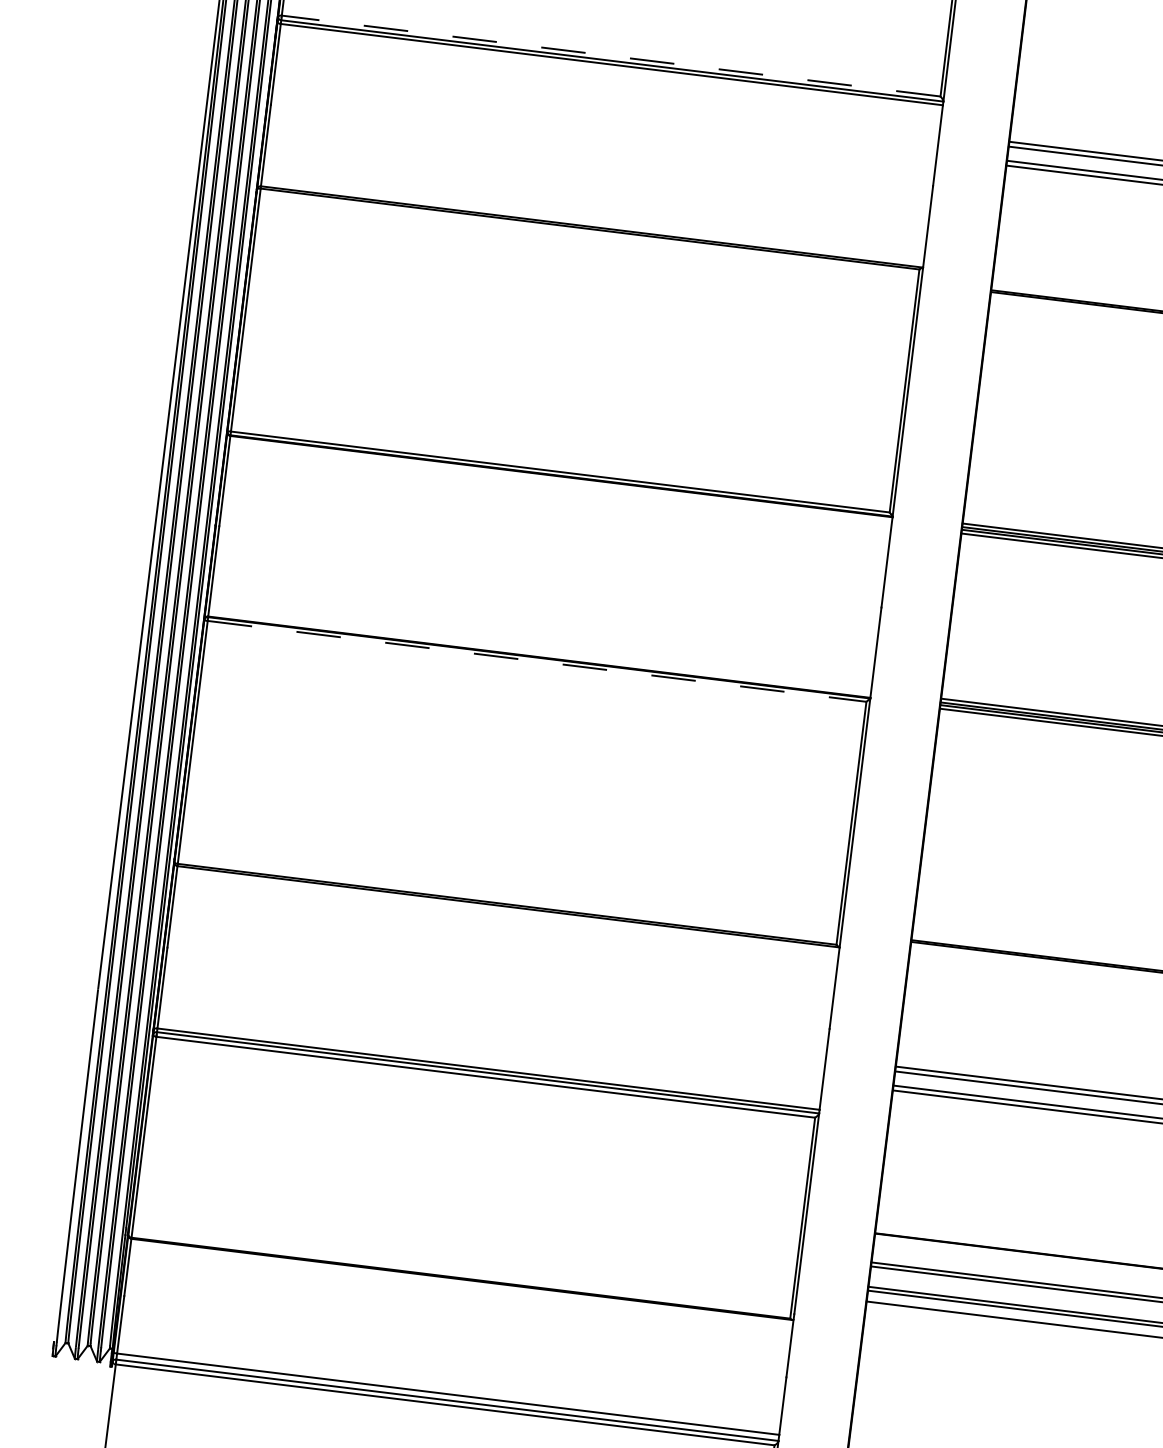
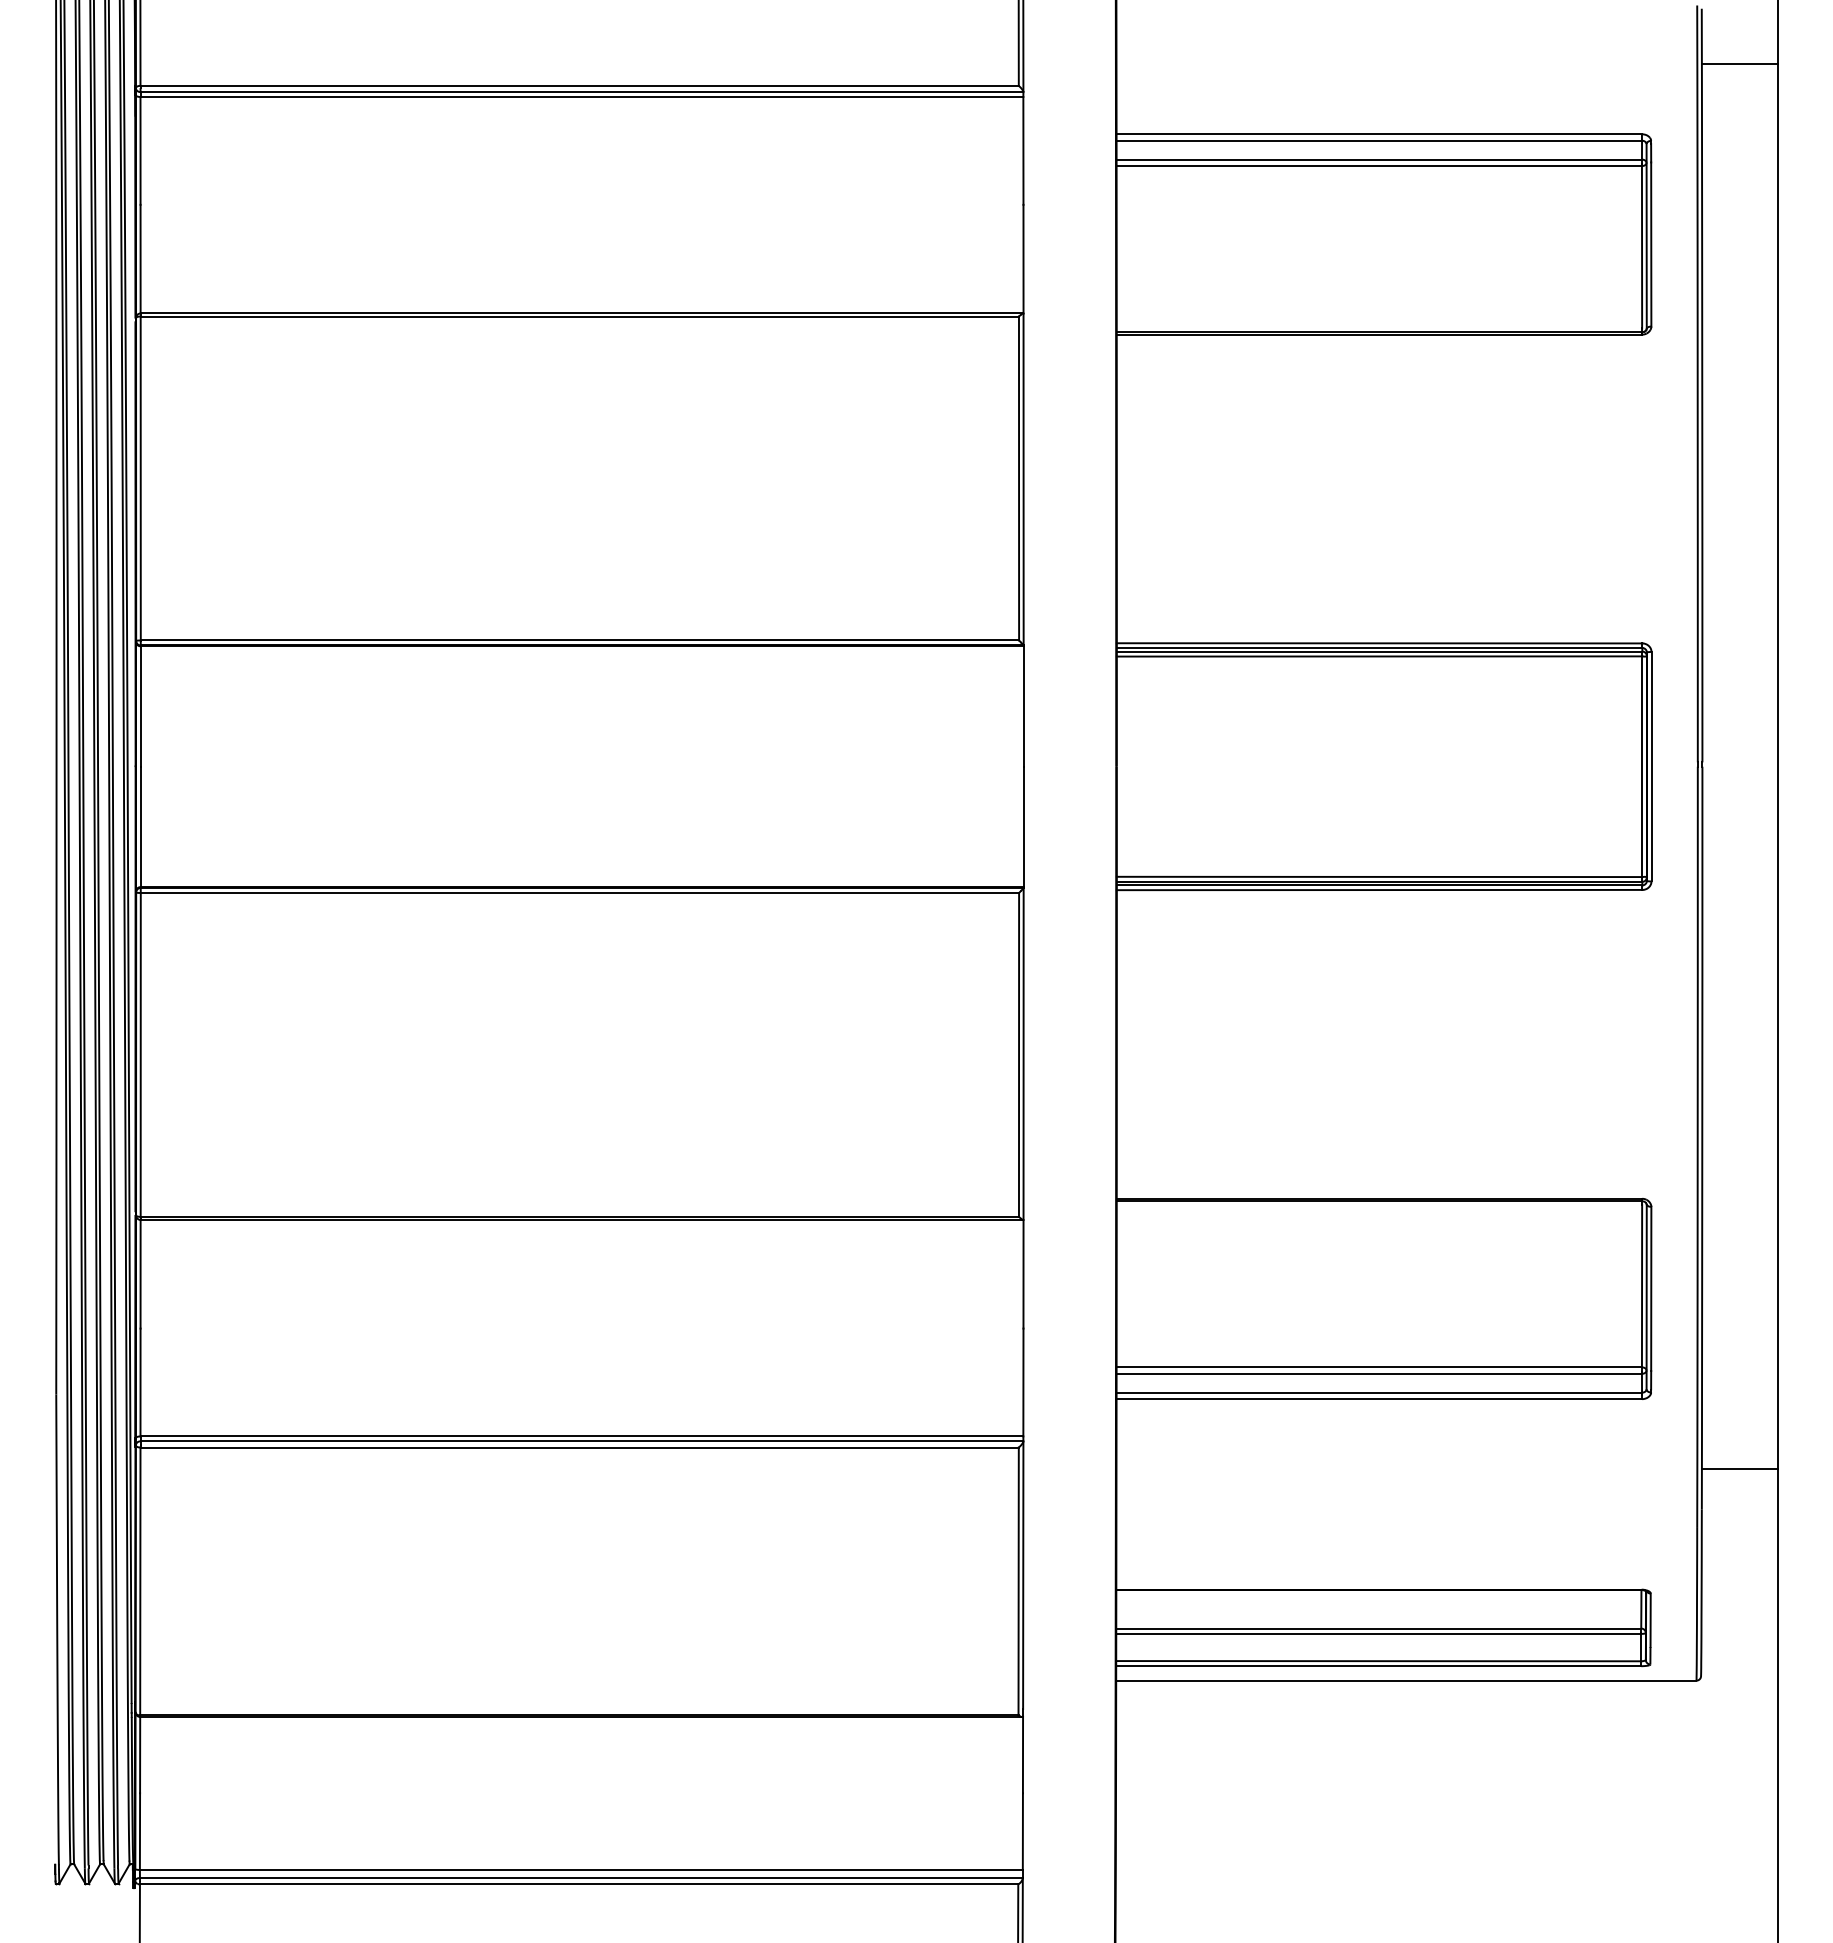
line: (611, 55) -> (579, 85), dashed -> solid
line: (537, 661) -> (580, 892), dashed -> solid

